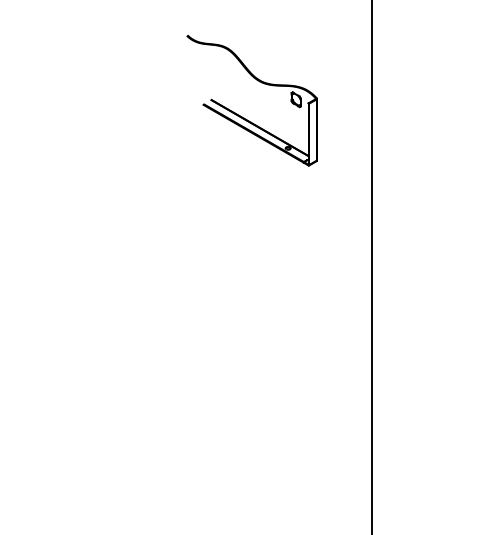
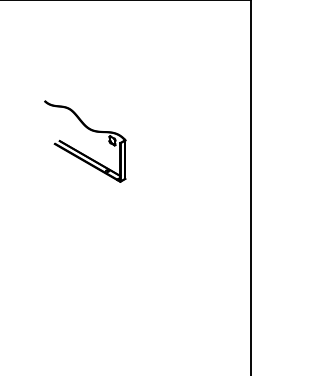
part: (244, 116) -> (80, 151), moved

